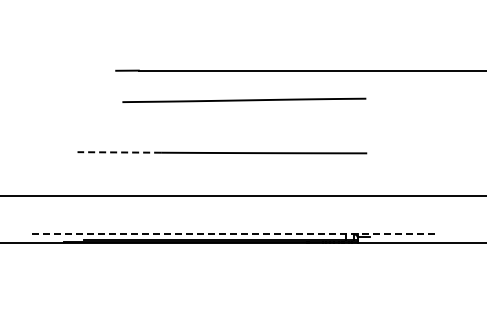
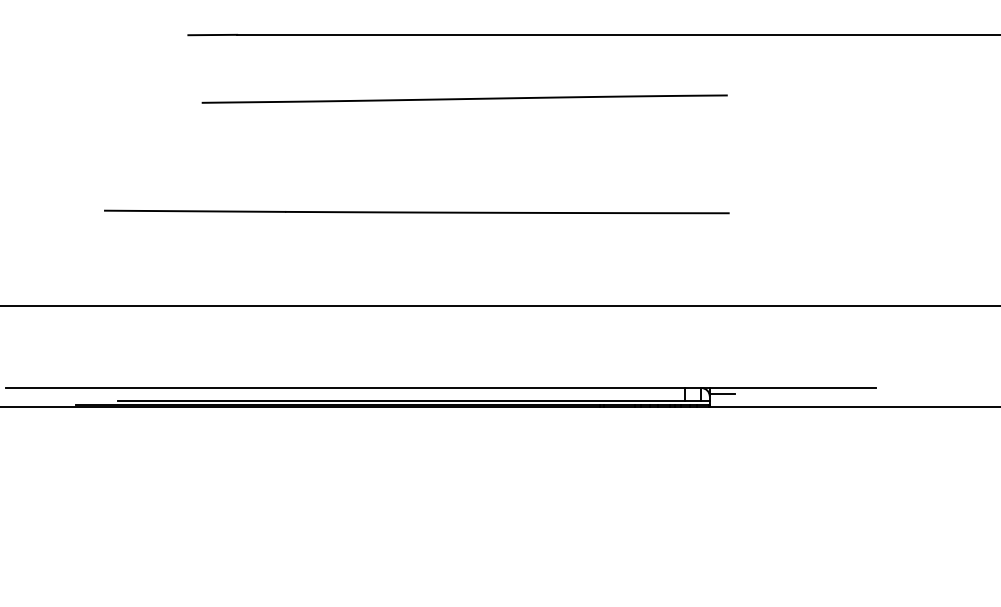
line: (119, 152) -> (195, 211), dashed -> solid
line: (233, 234) -> (441, 388), dashed -> solid

